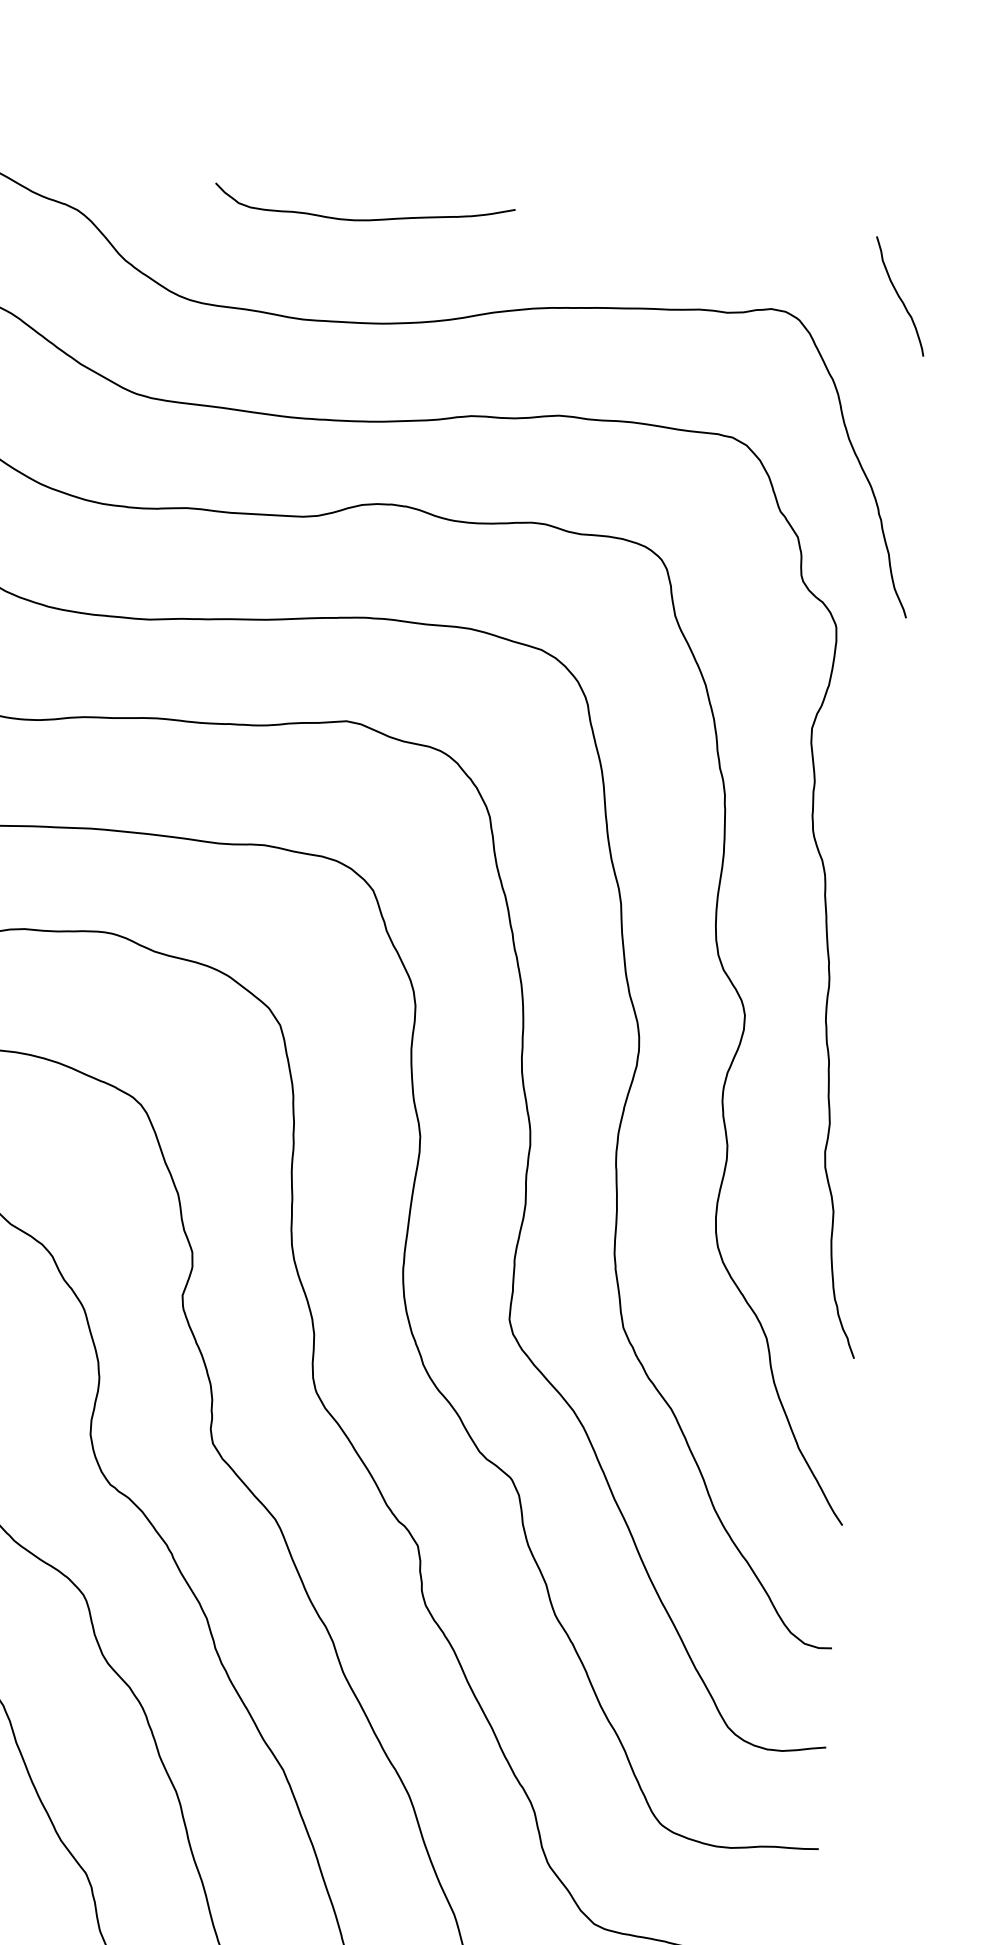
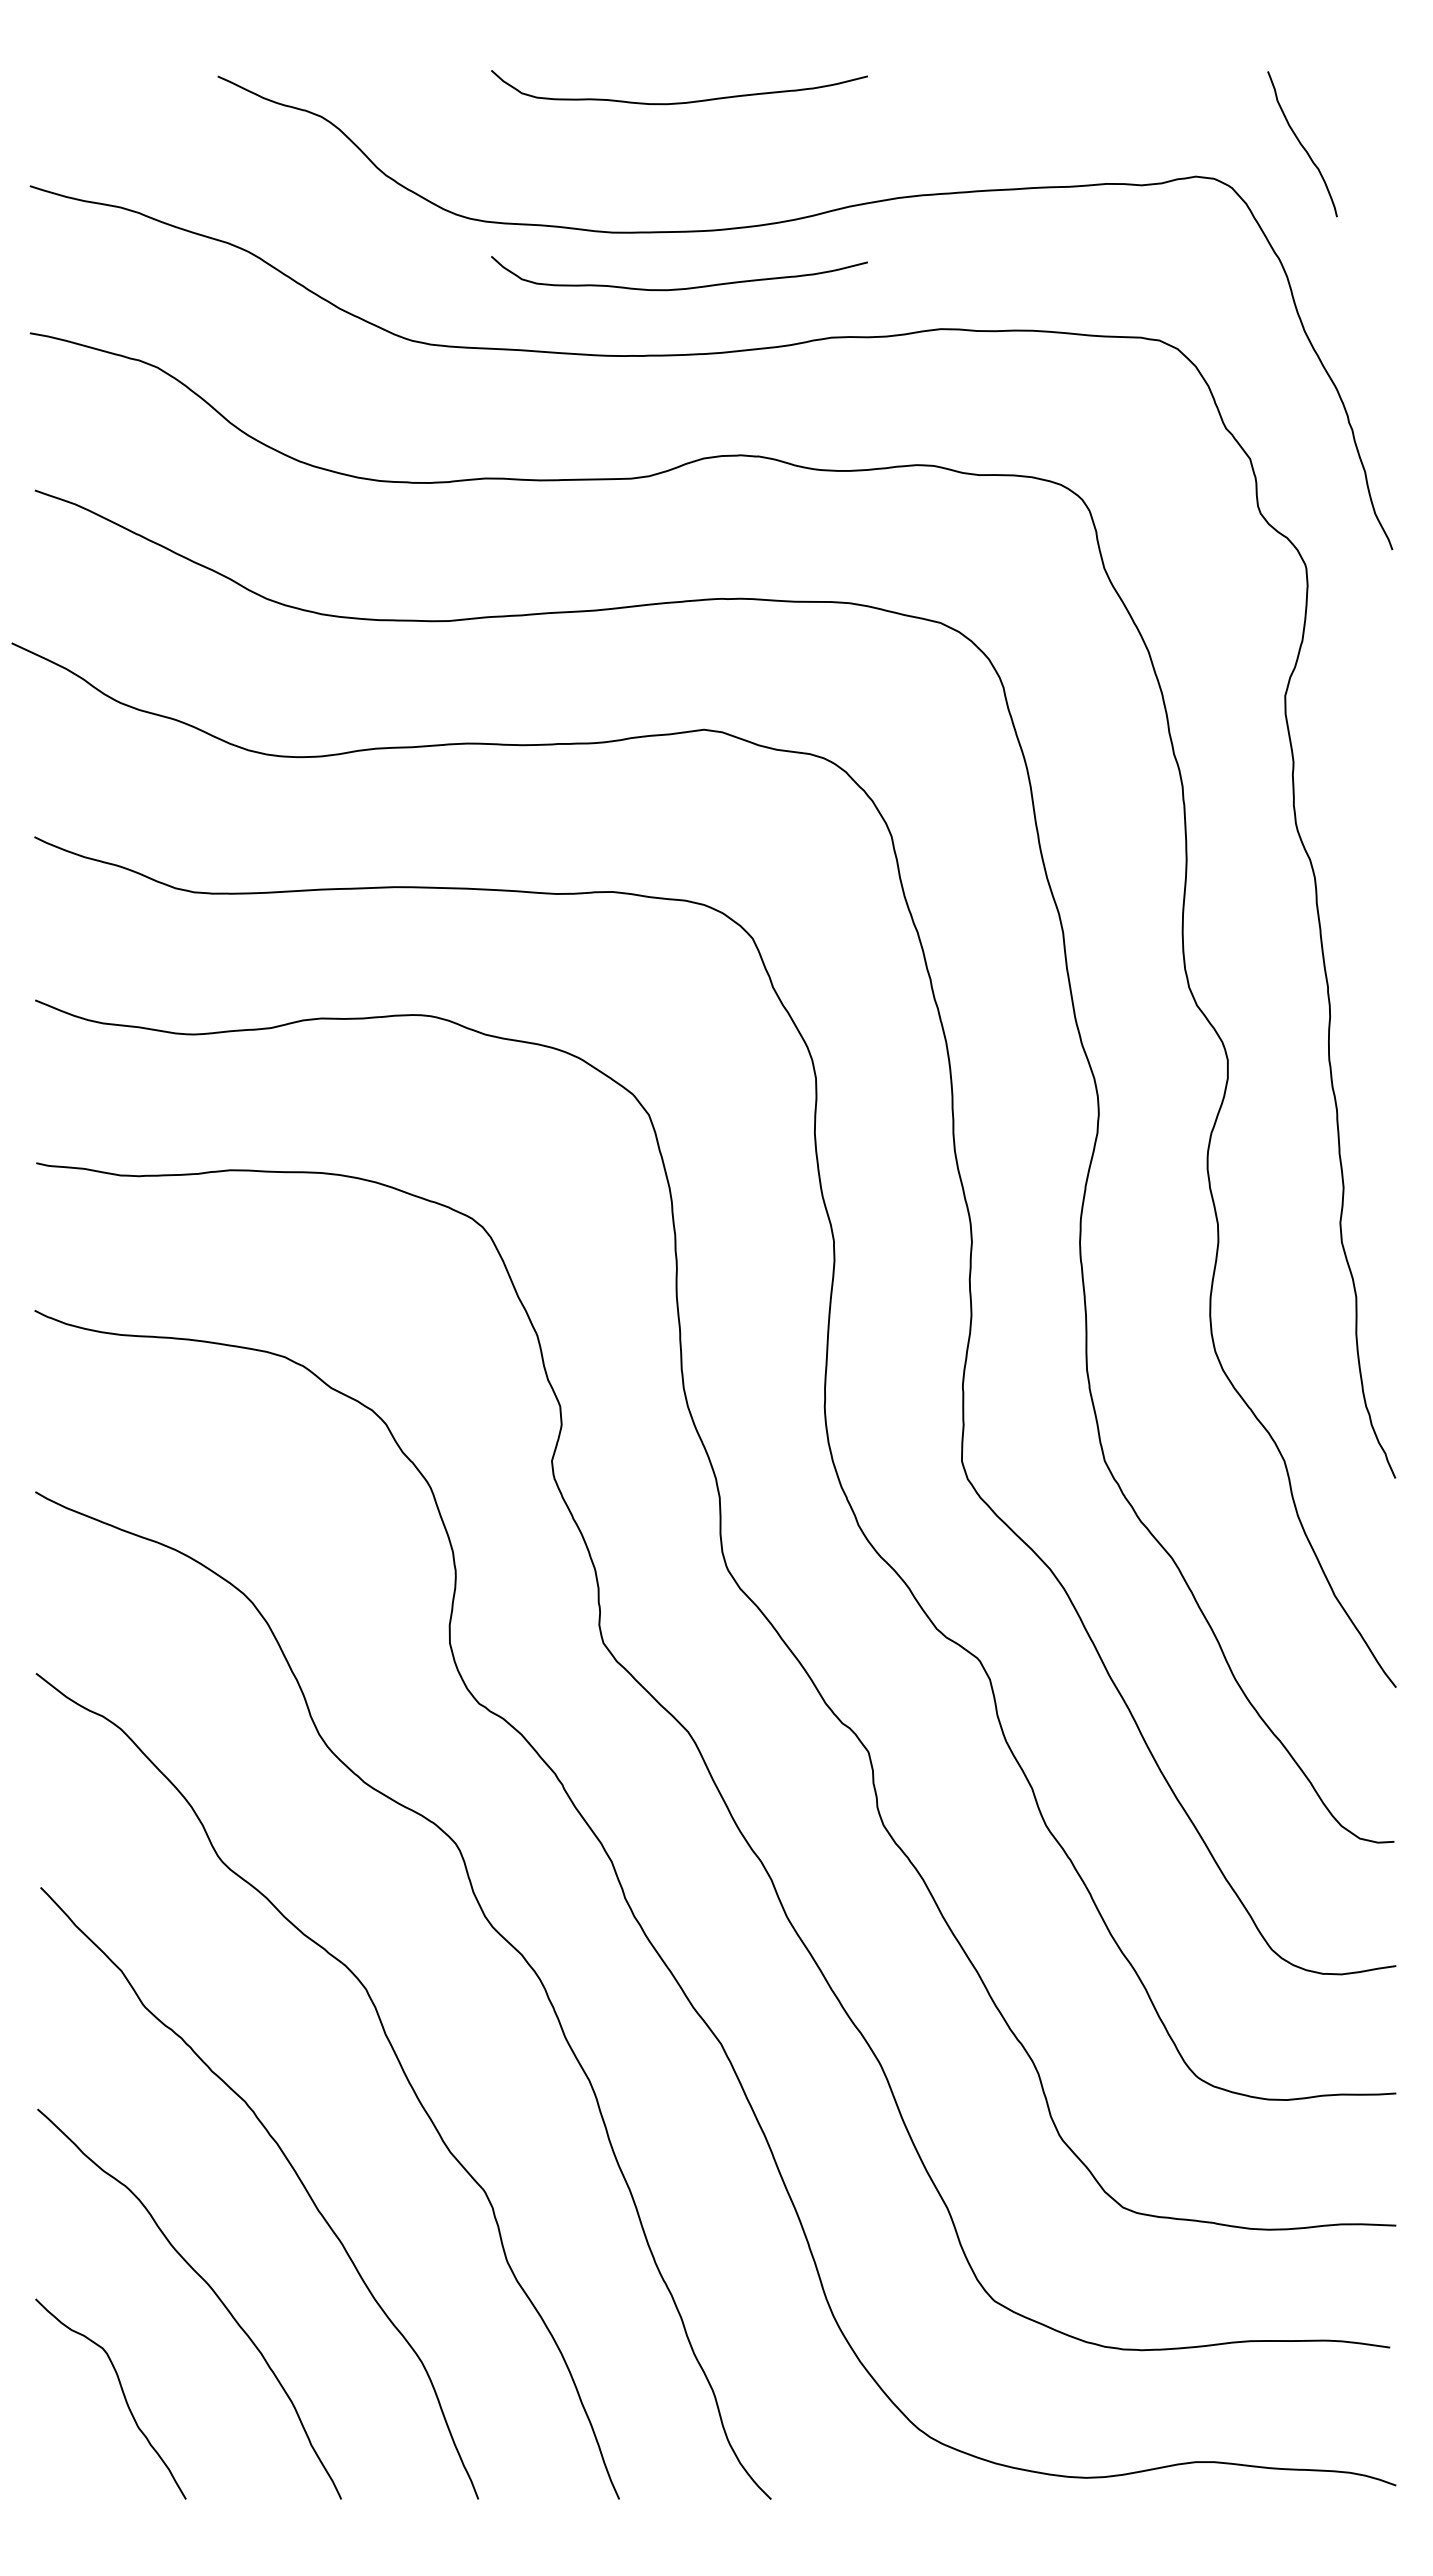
curve: (900, 296) -> (1302, 144), moved
curve: (352, 367) -> (679, 288), added

